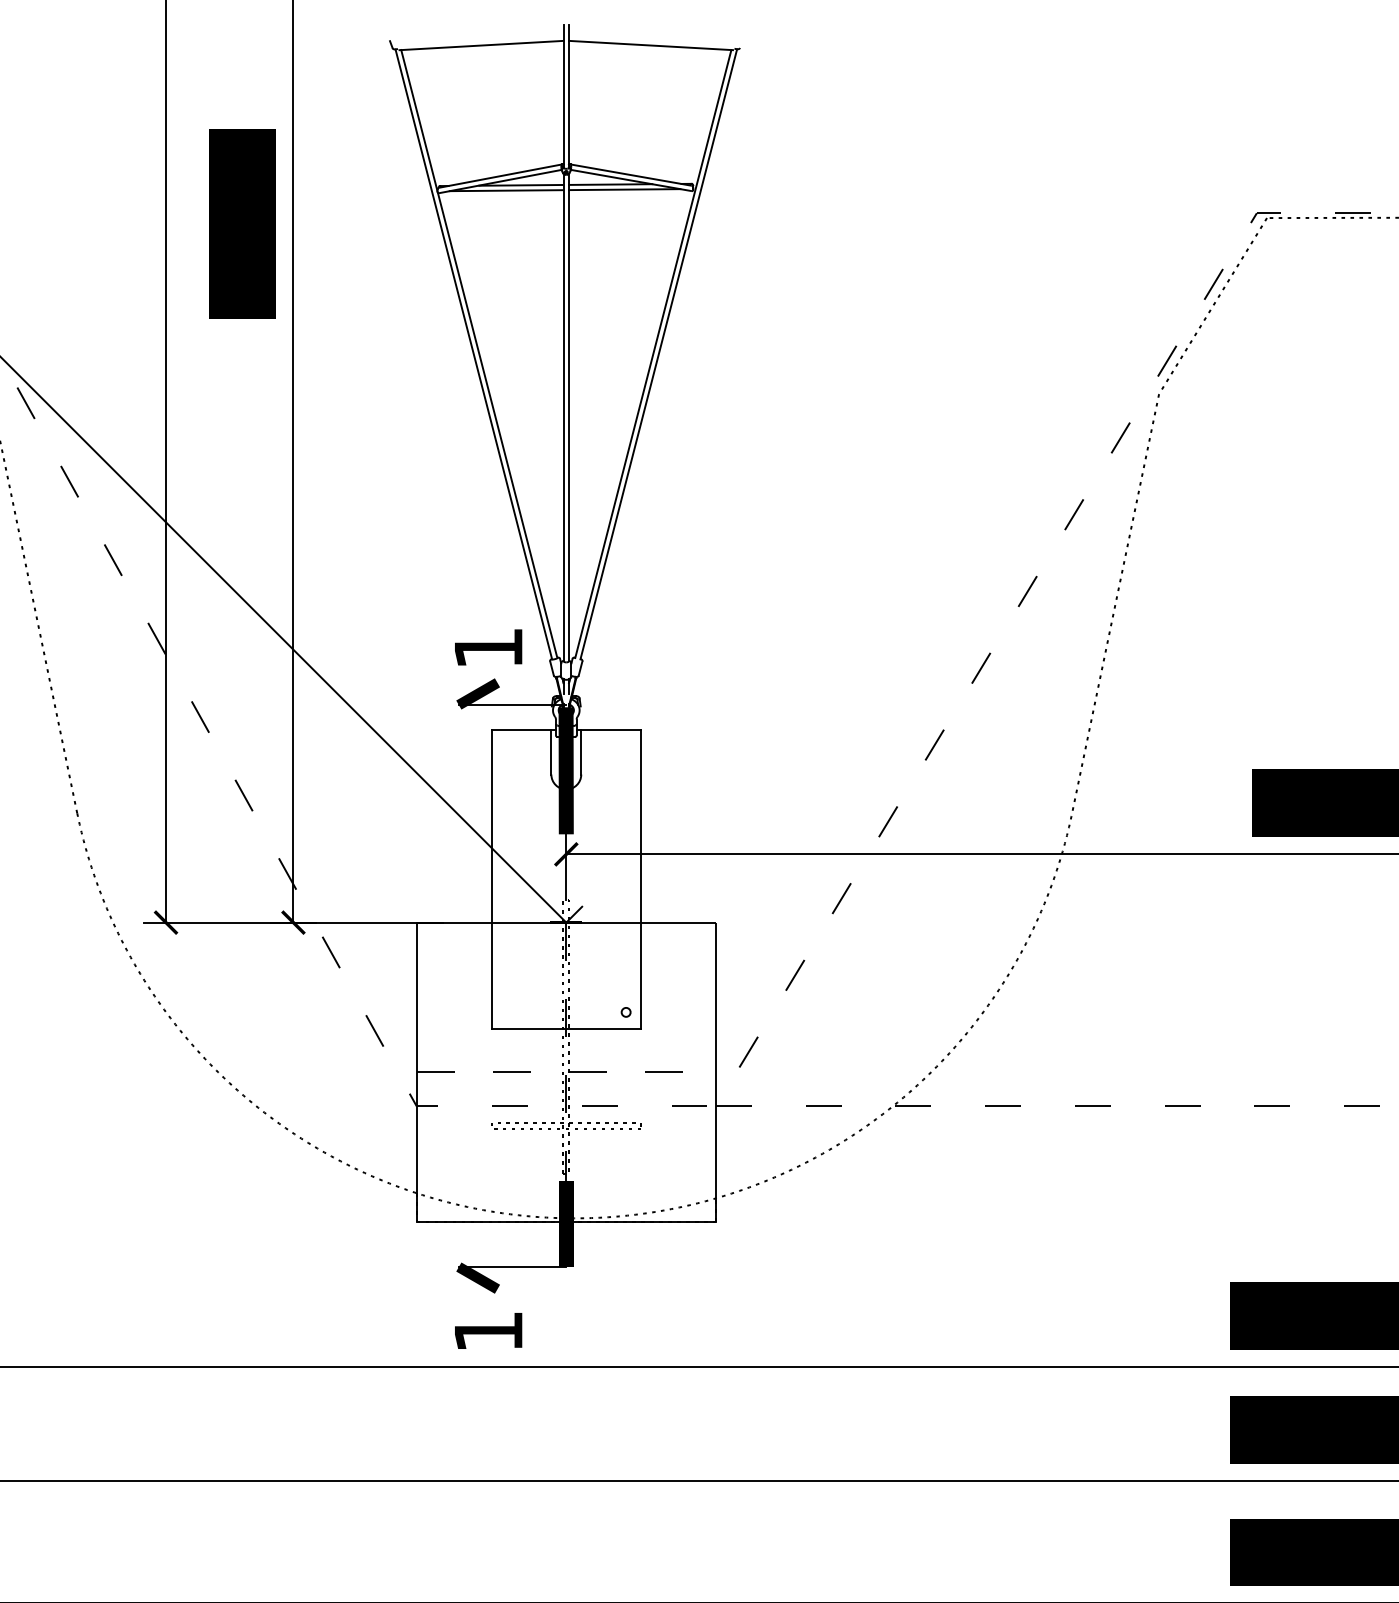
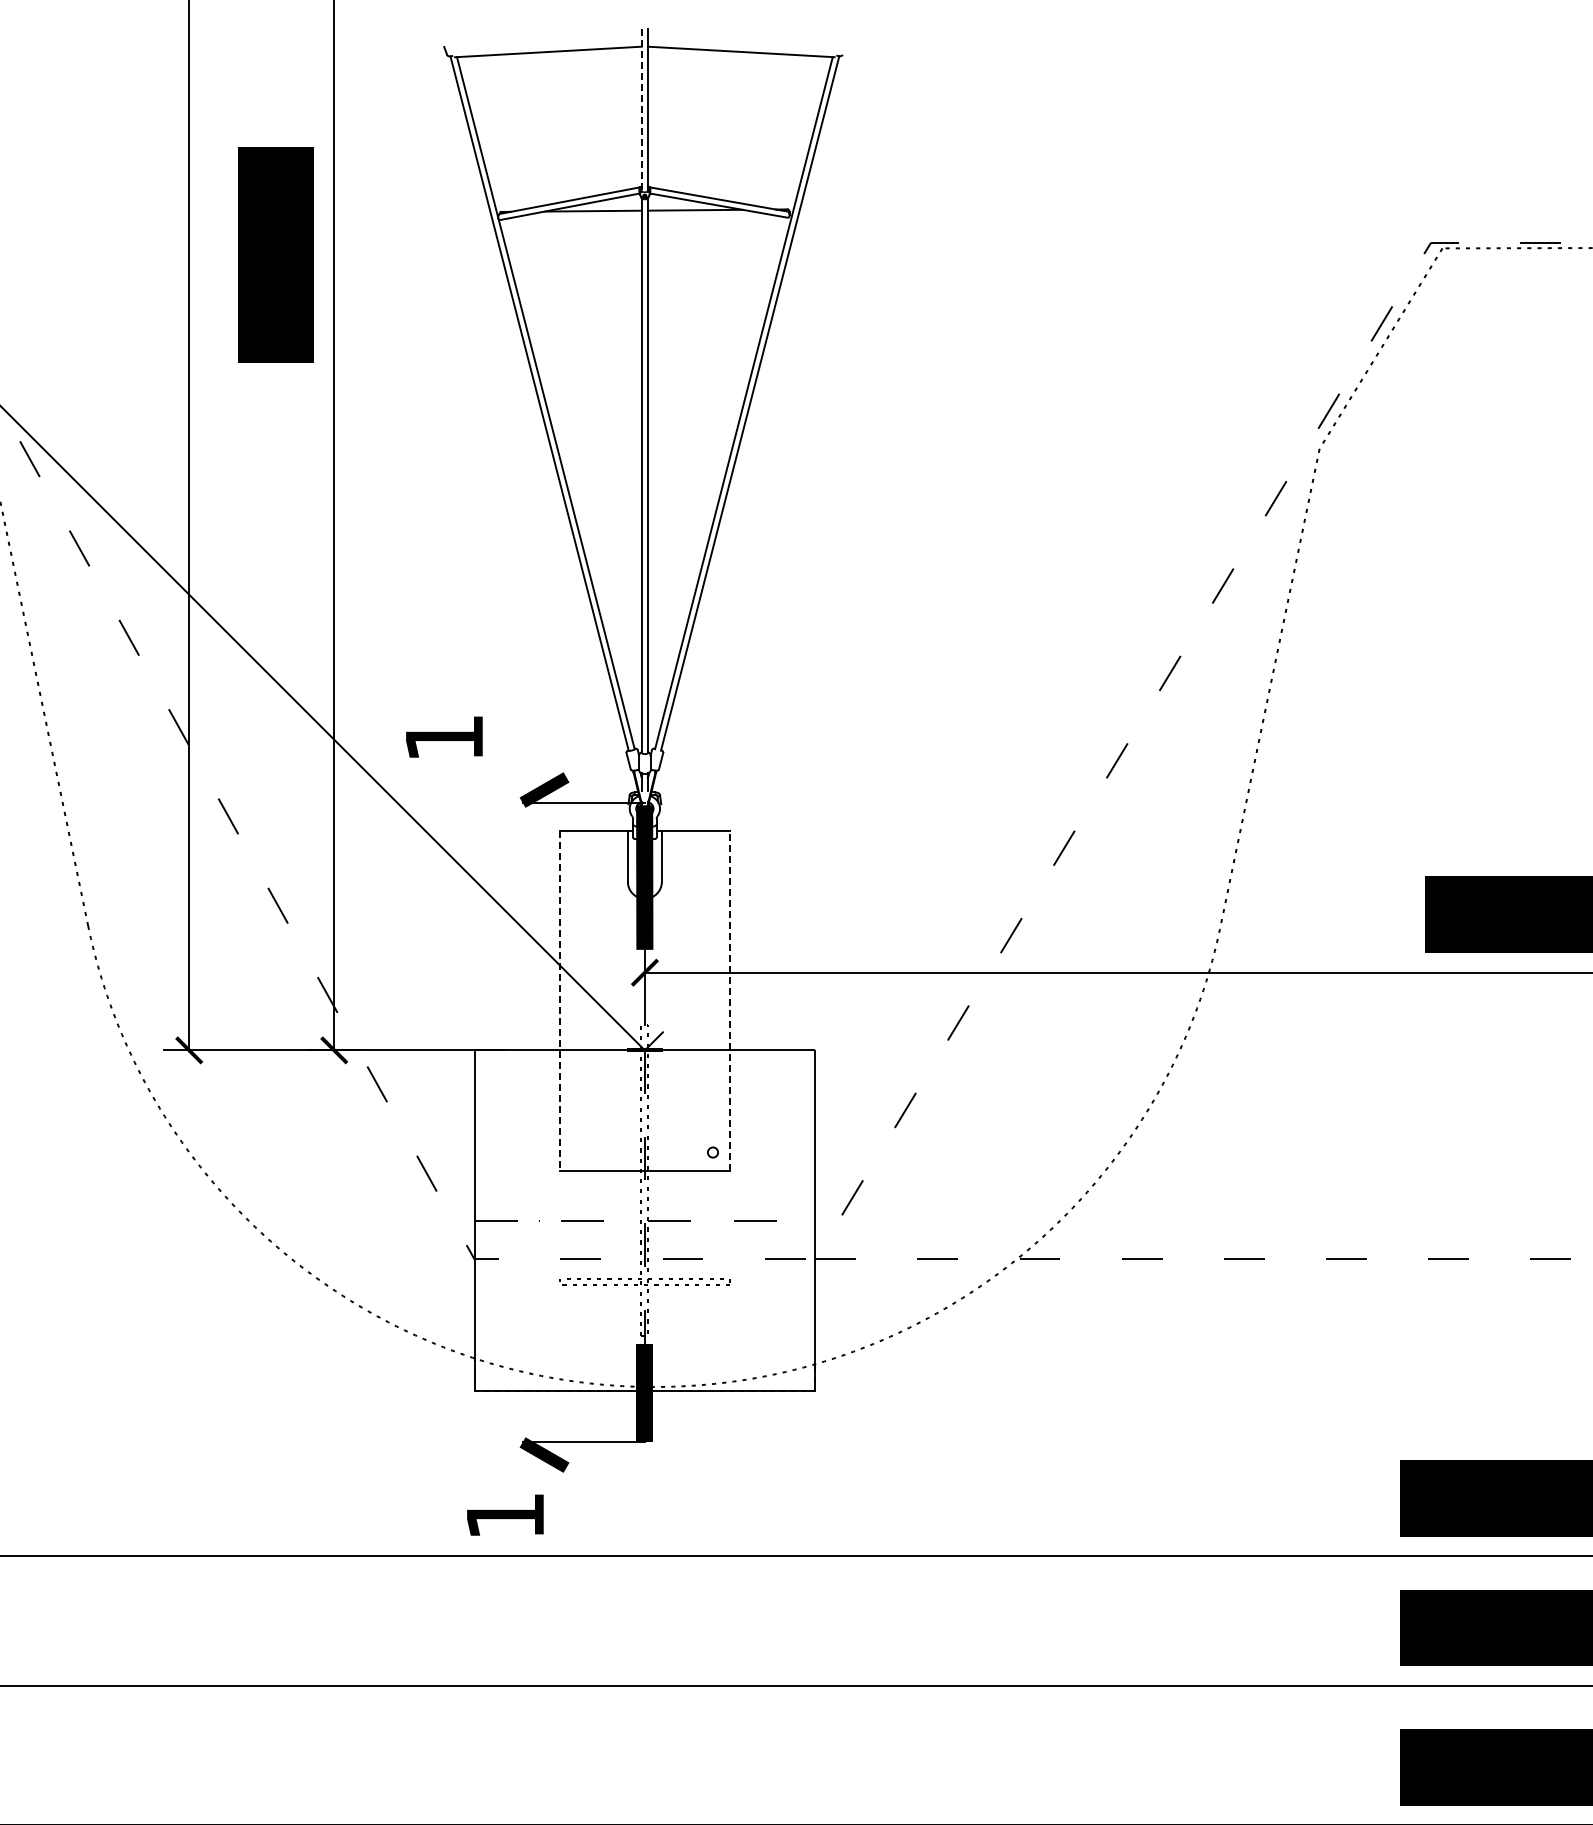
line: (563, 96) -> (641, 109), solid -> dashed
line: (623, 189) -> (710, 215), removed
line: (506, 190) -> (576, 216), removed
text: (488, 646) -> (444, 736), moved
line: (641, 878) -> (730, 1000), solid -> dashed
line: (491, 879) -> (559, 1001), solid -> dashed
text: (488, 1330) -> (505, 1514), moved

